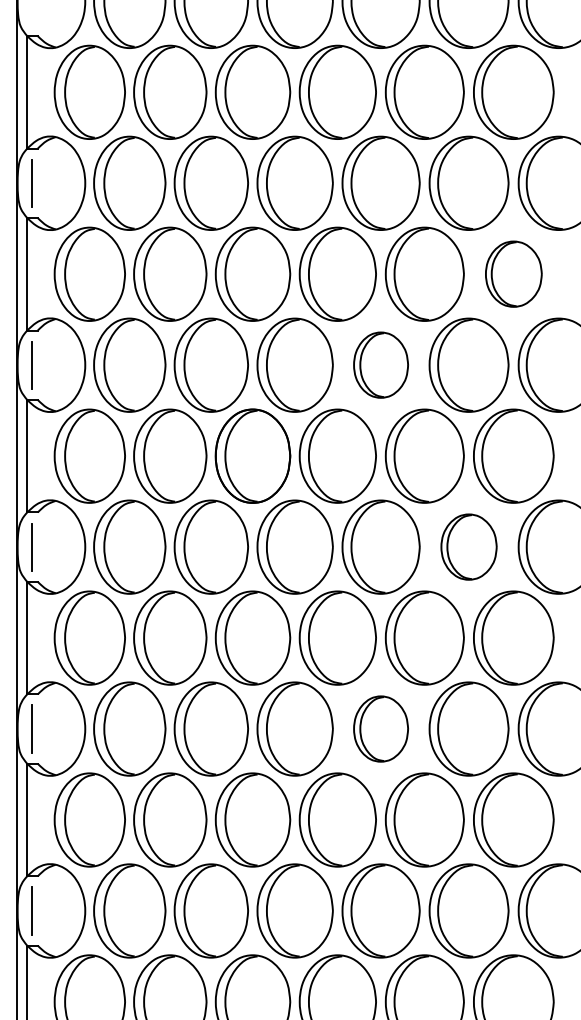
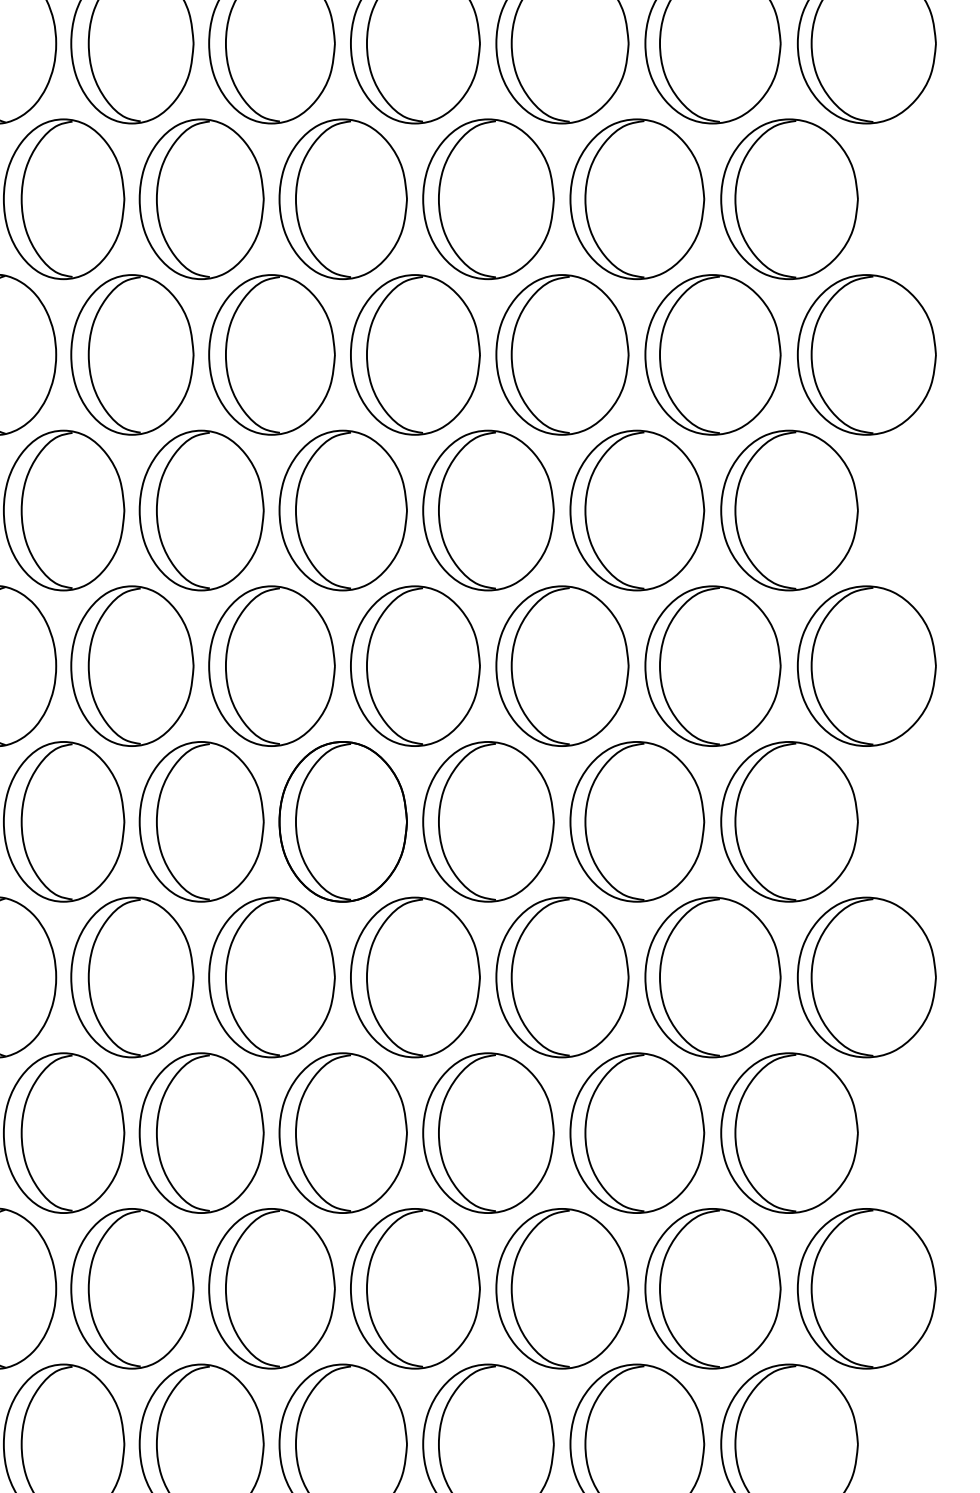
part: (513, 273) -> (788, 509), size x1.43
part: (380, 364) -> (561, 664), size x1.43
part: (468, 546) -> (711, 976), size x1.43
part: (380, 728) -> (561, 1287), size x1.43

